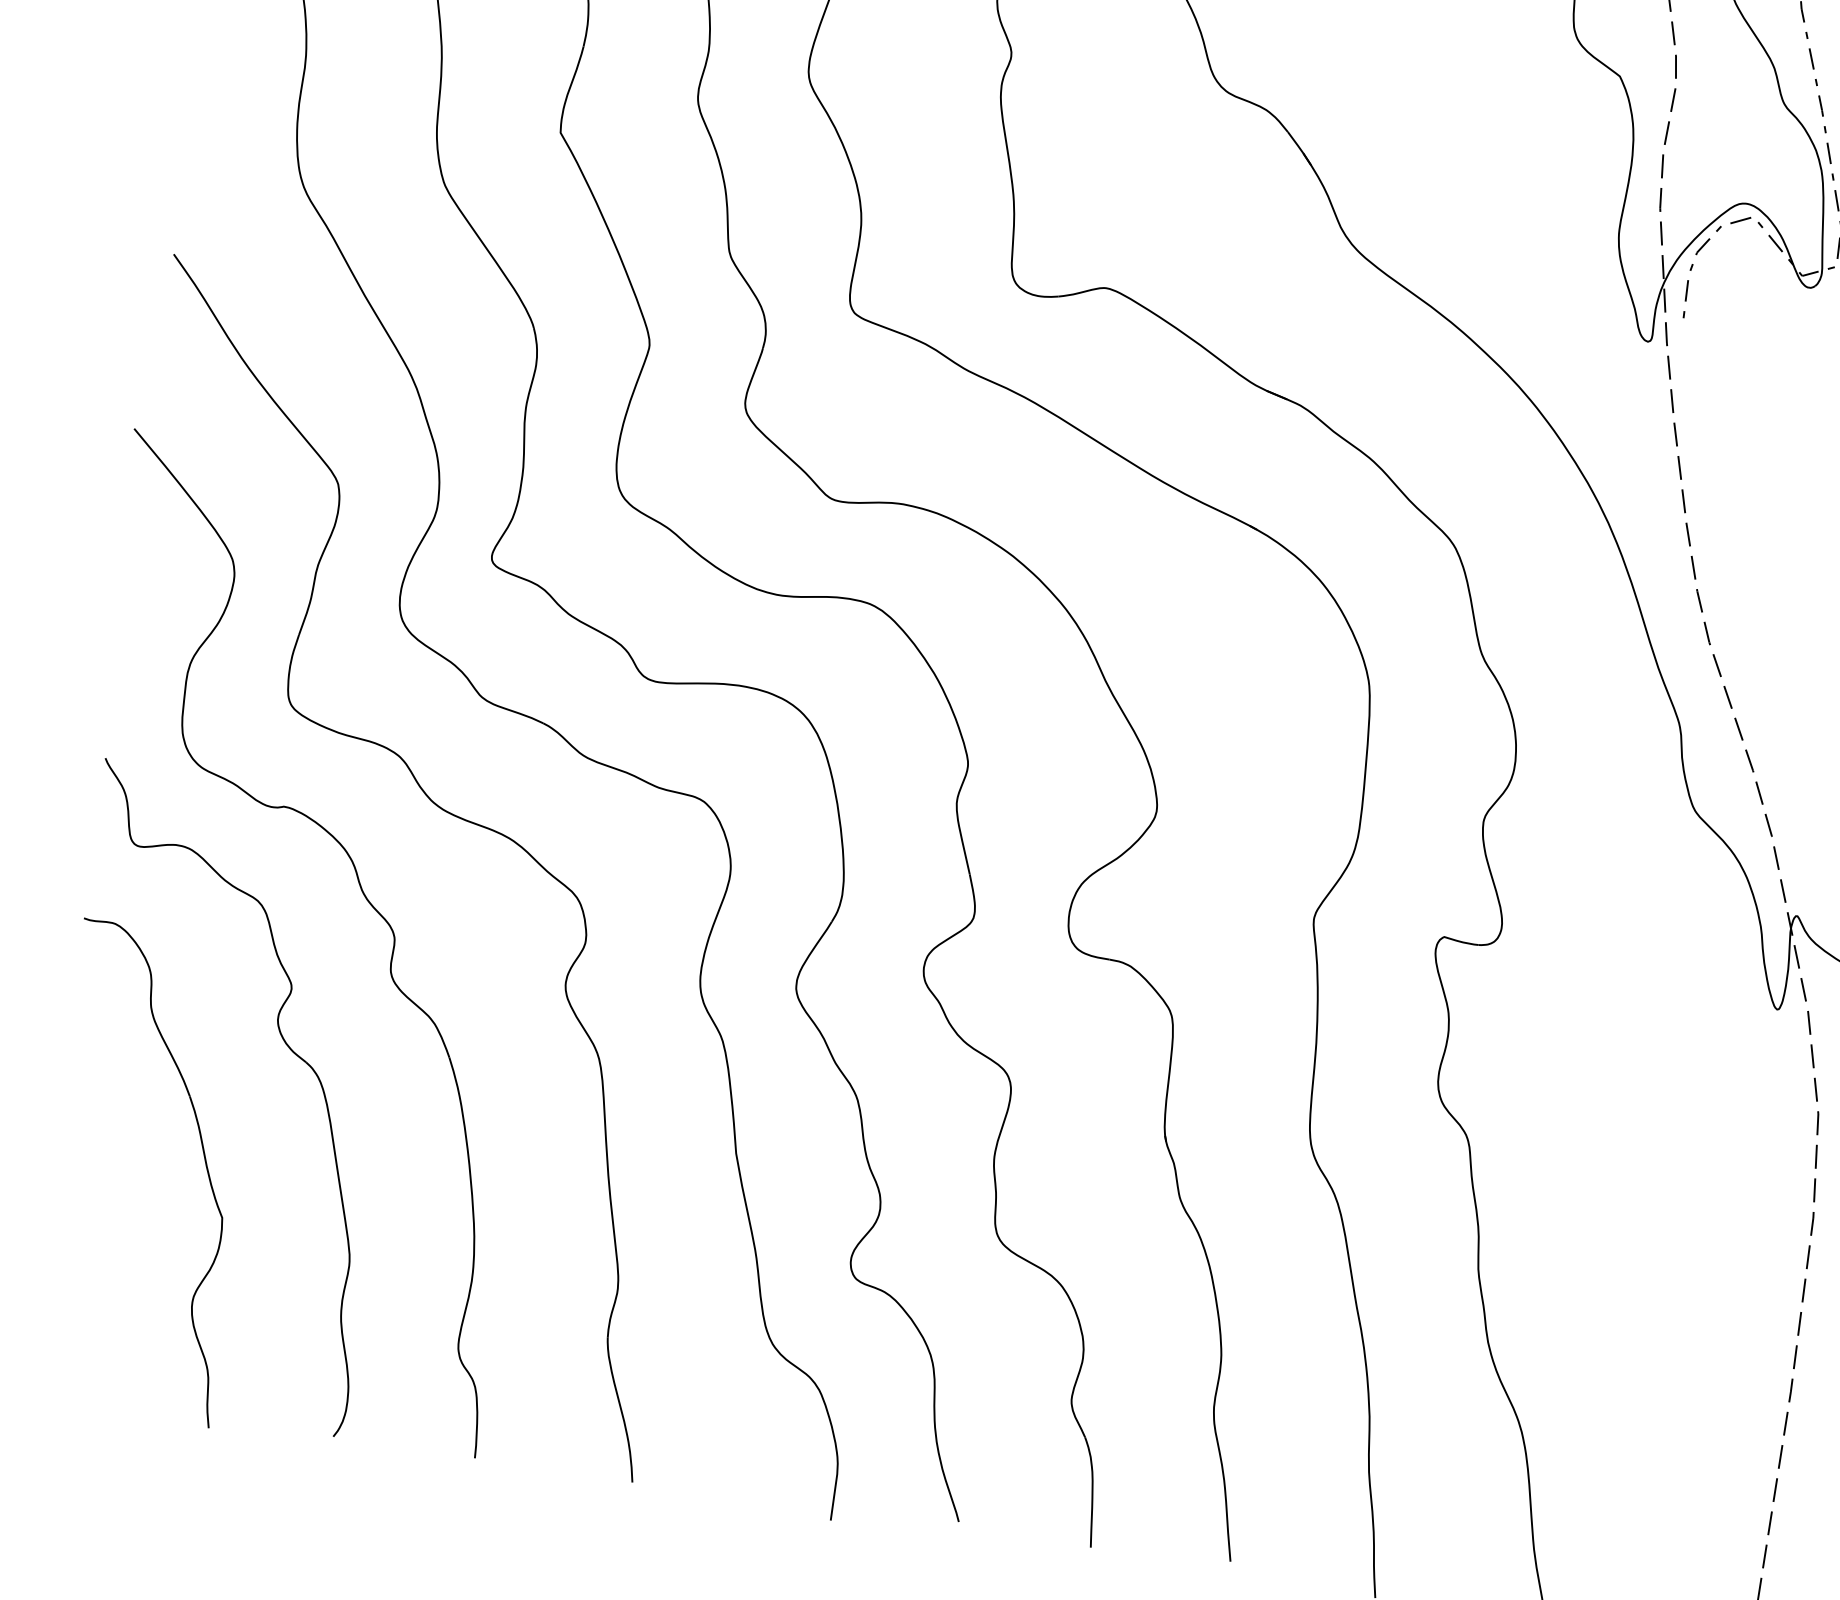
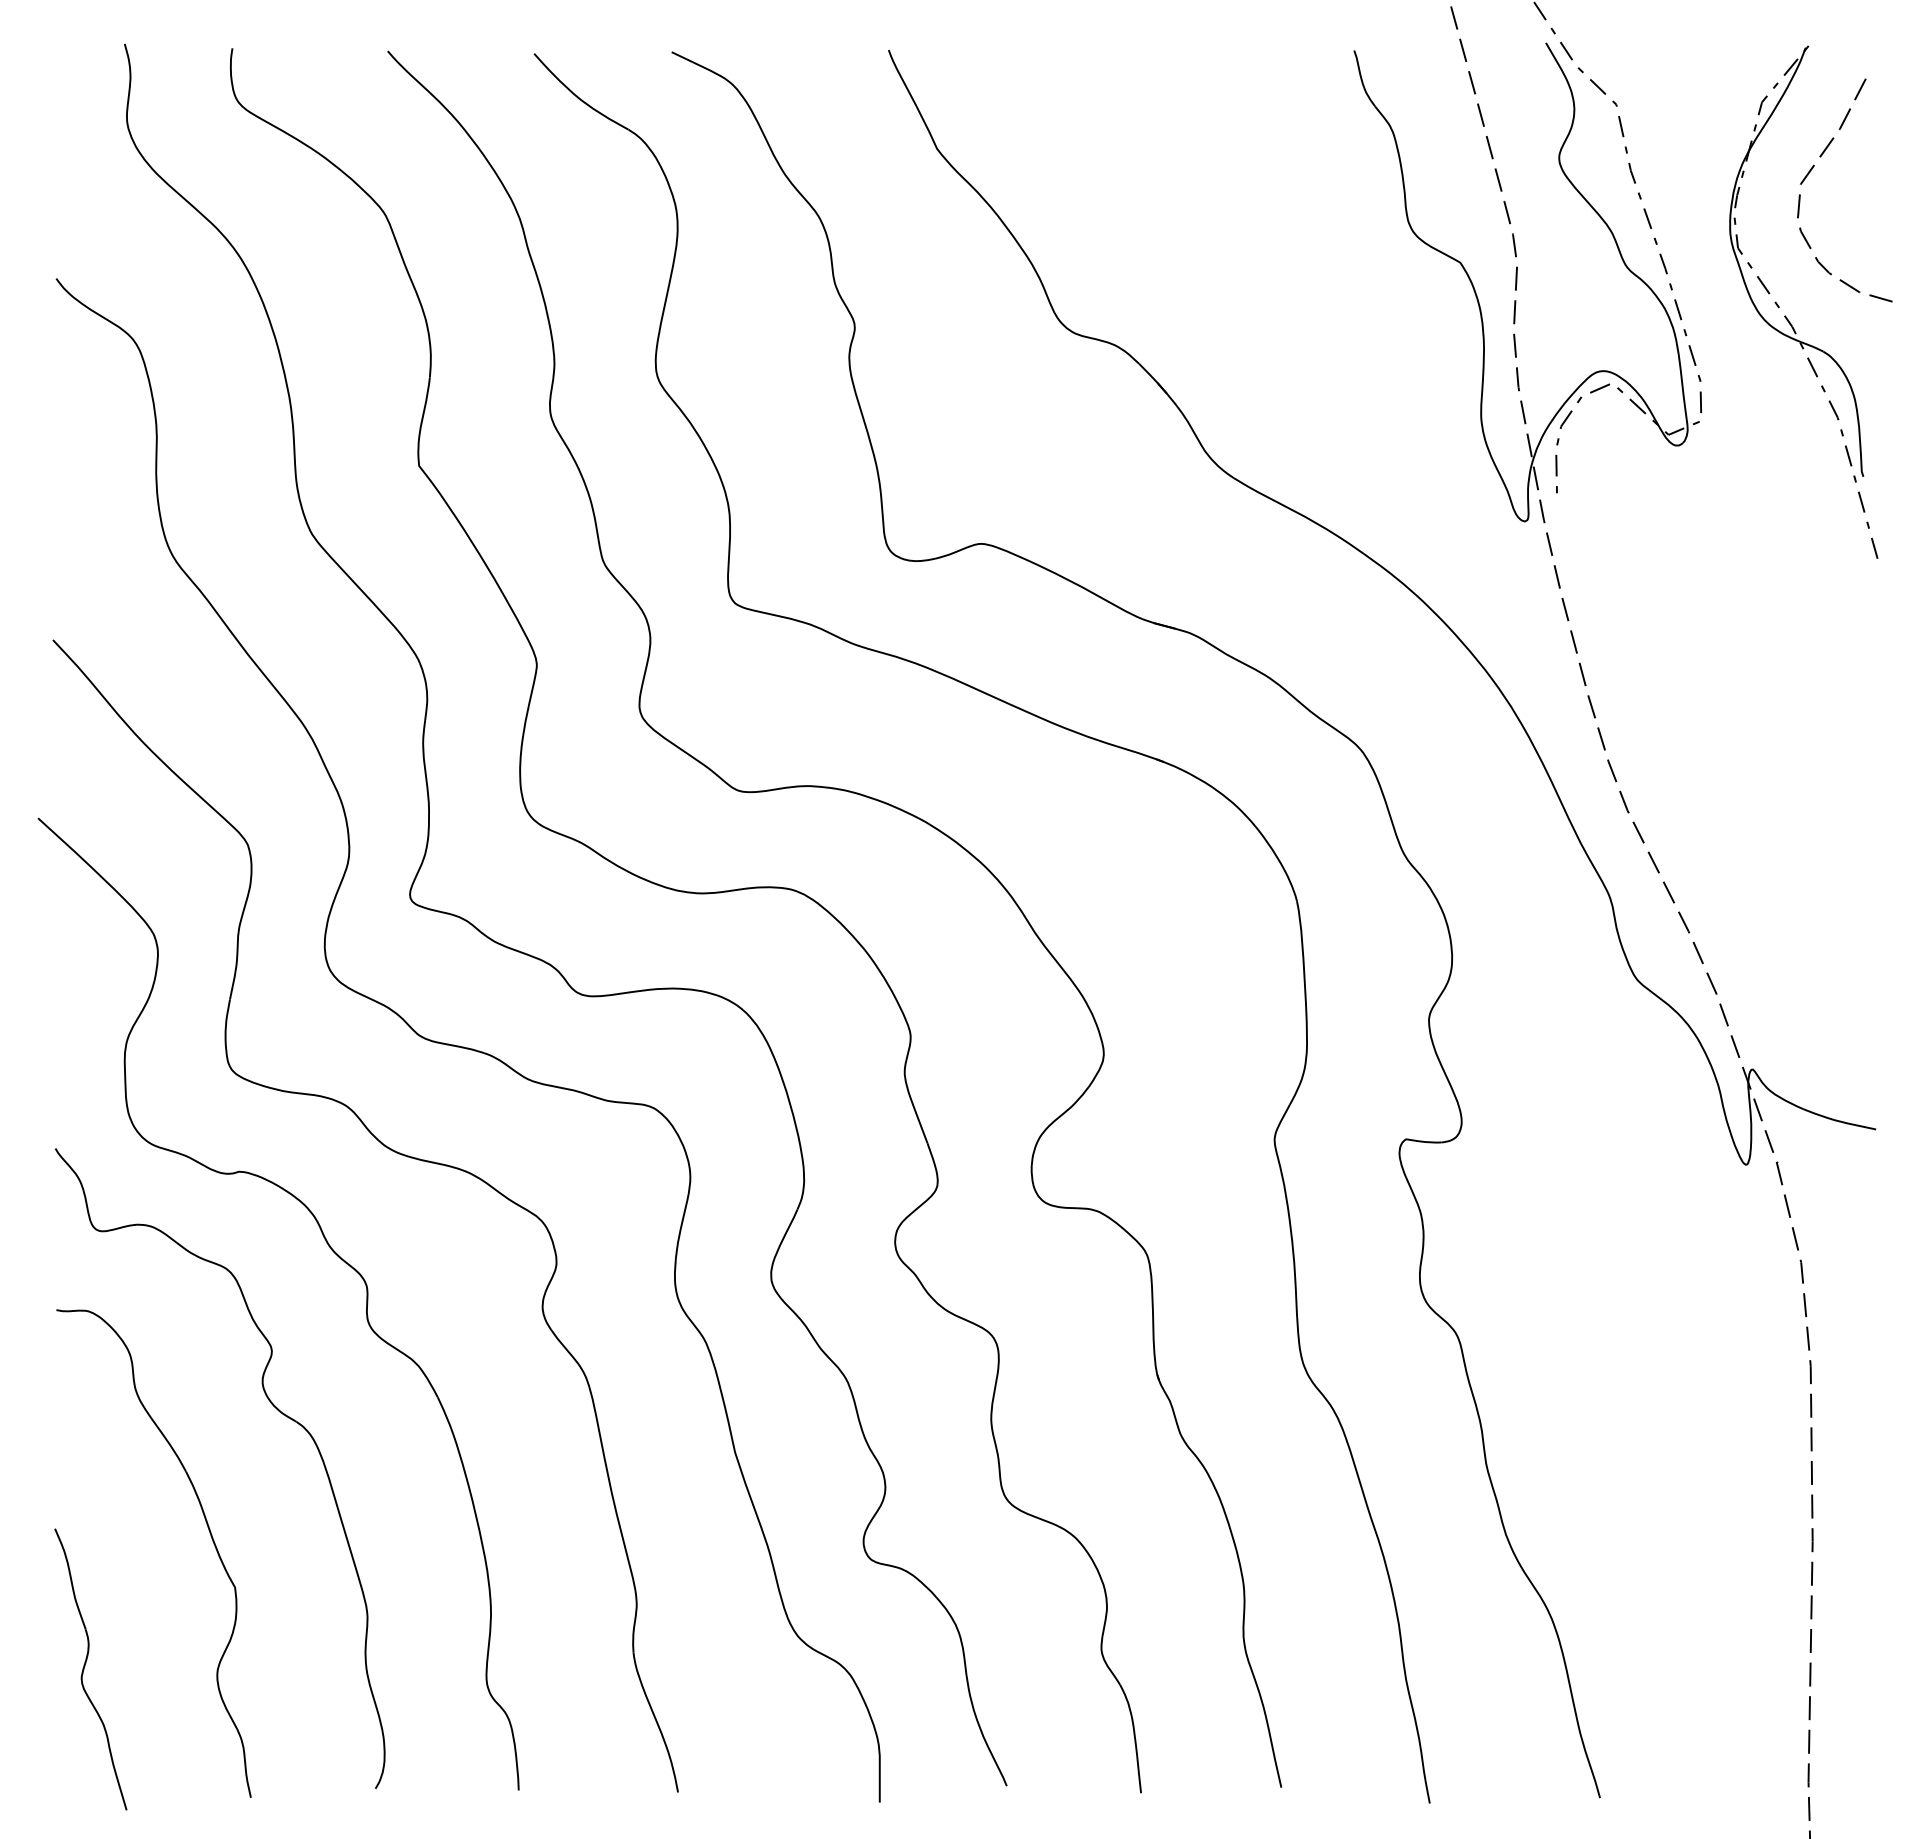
part: (67, 1278) -> (90, 1669), added

